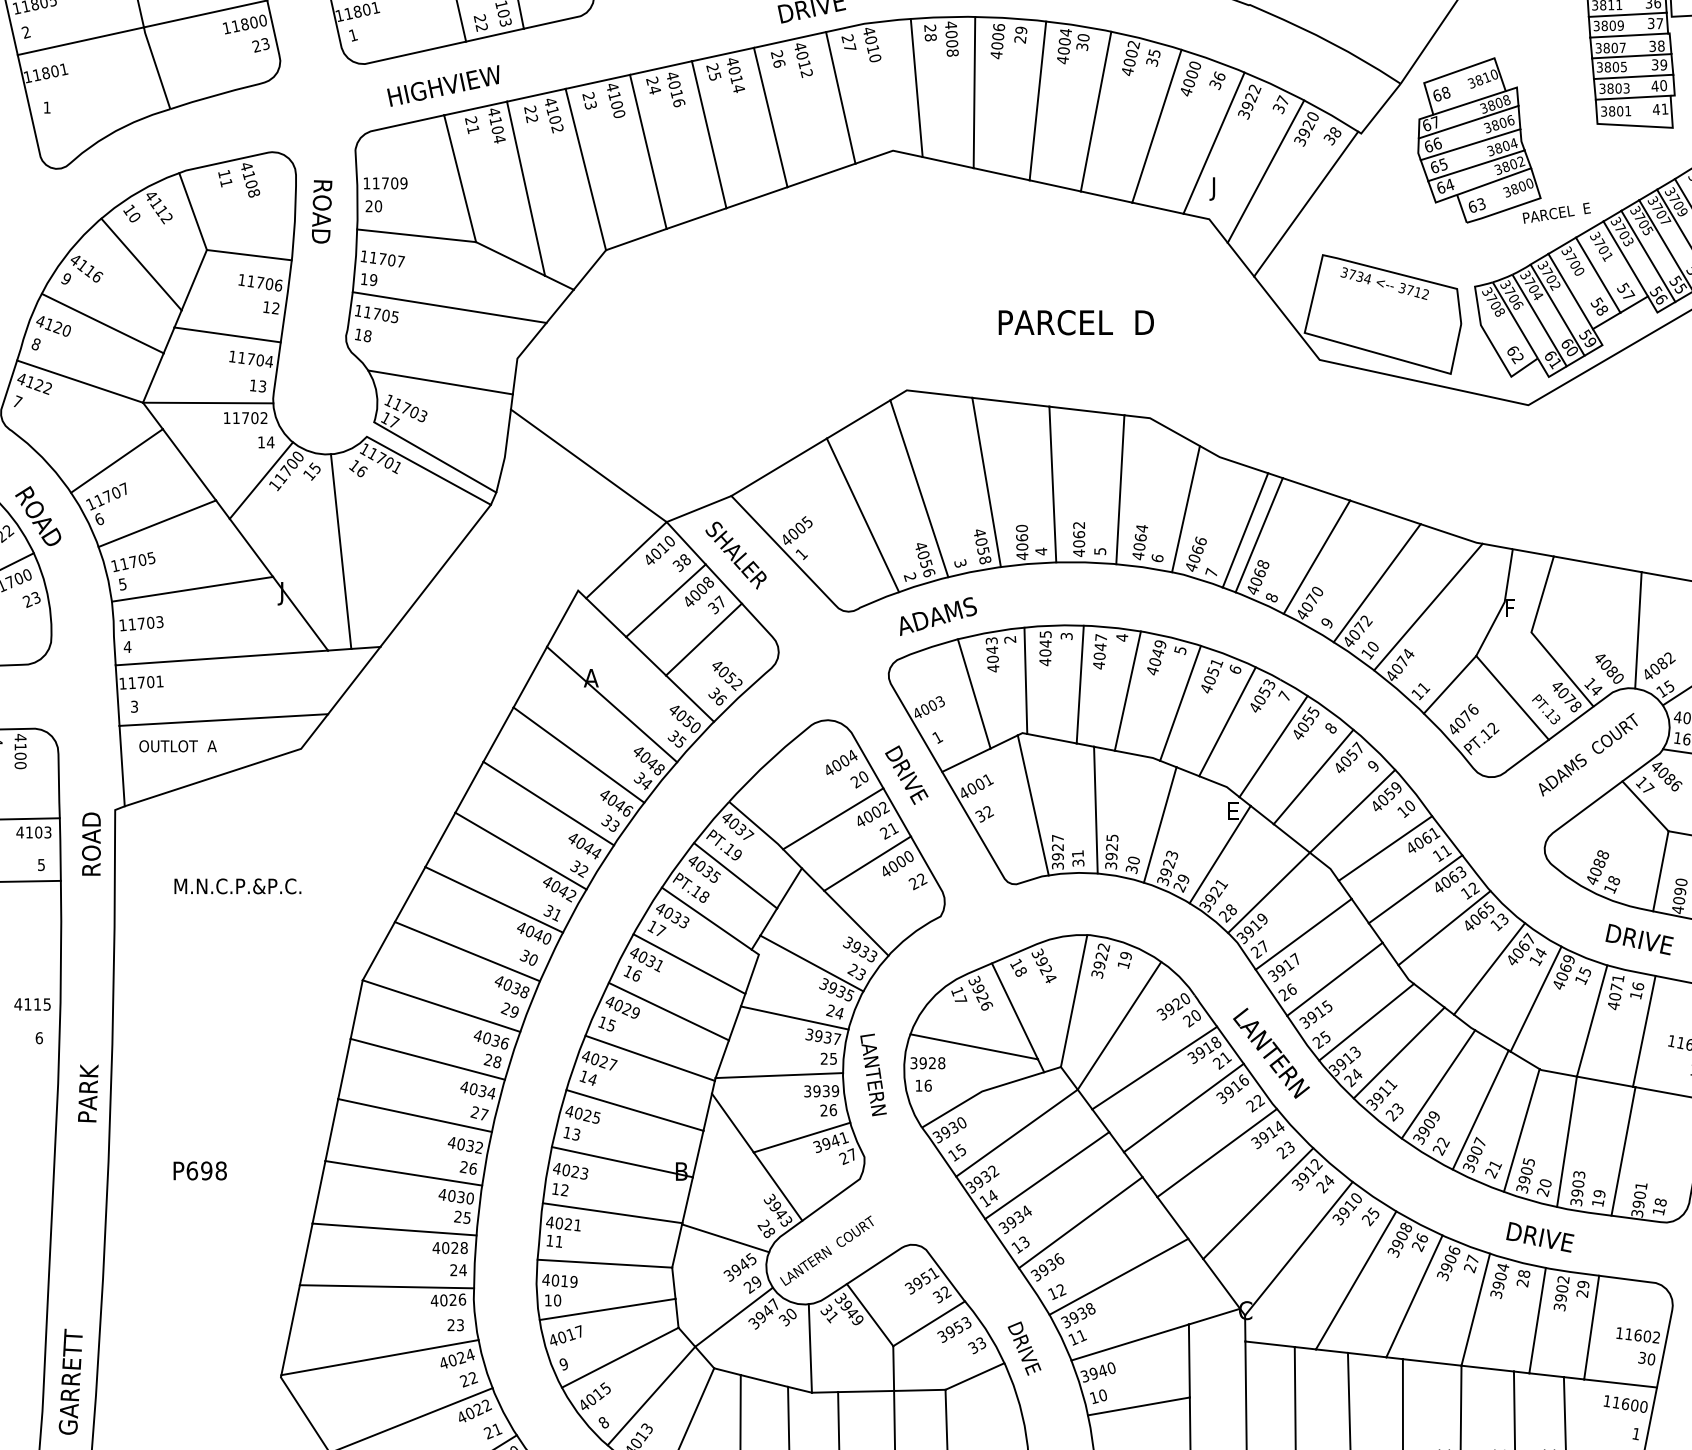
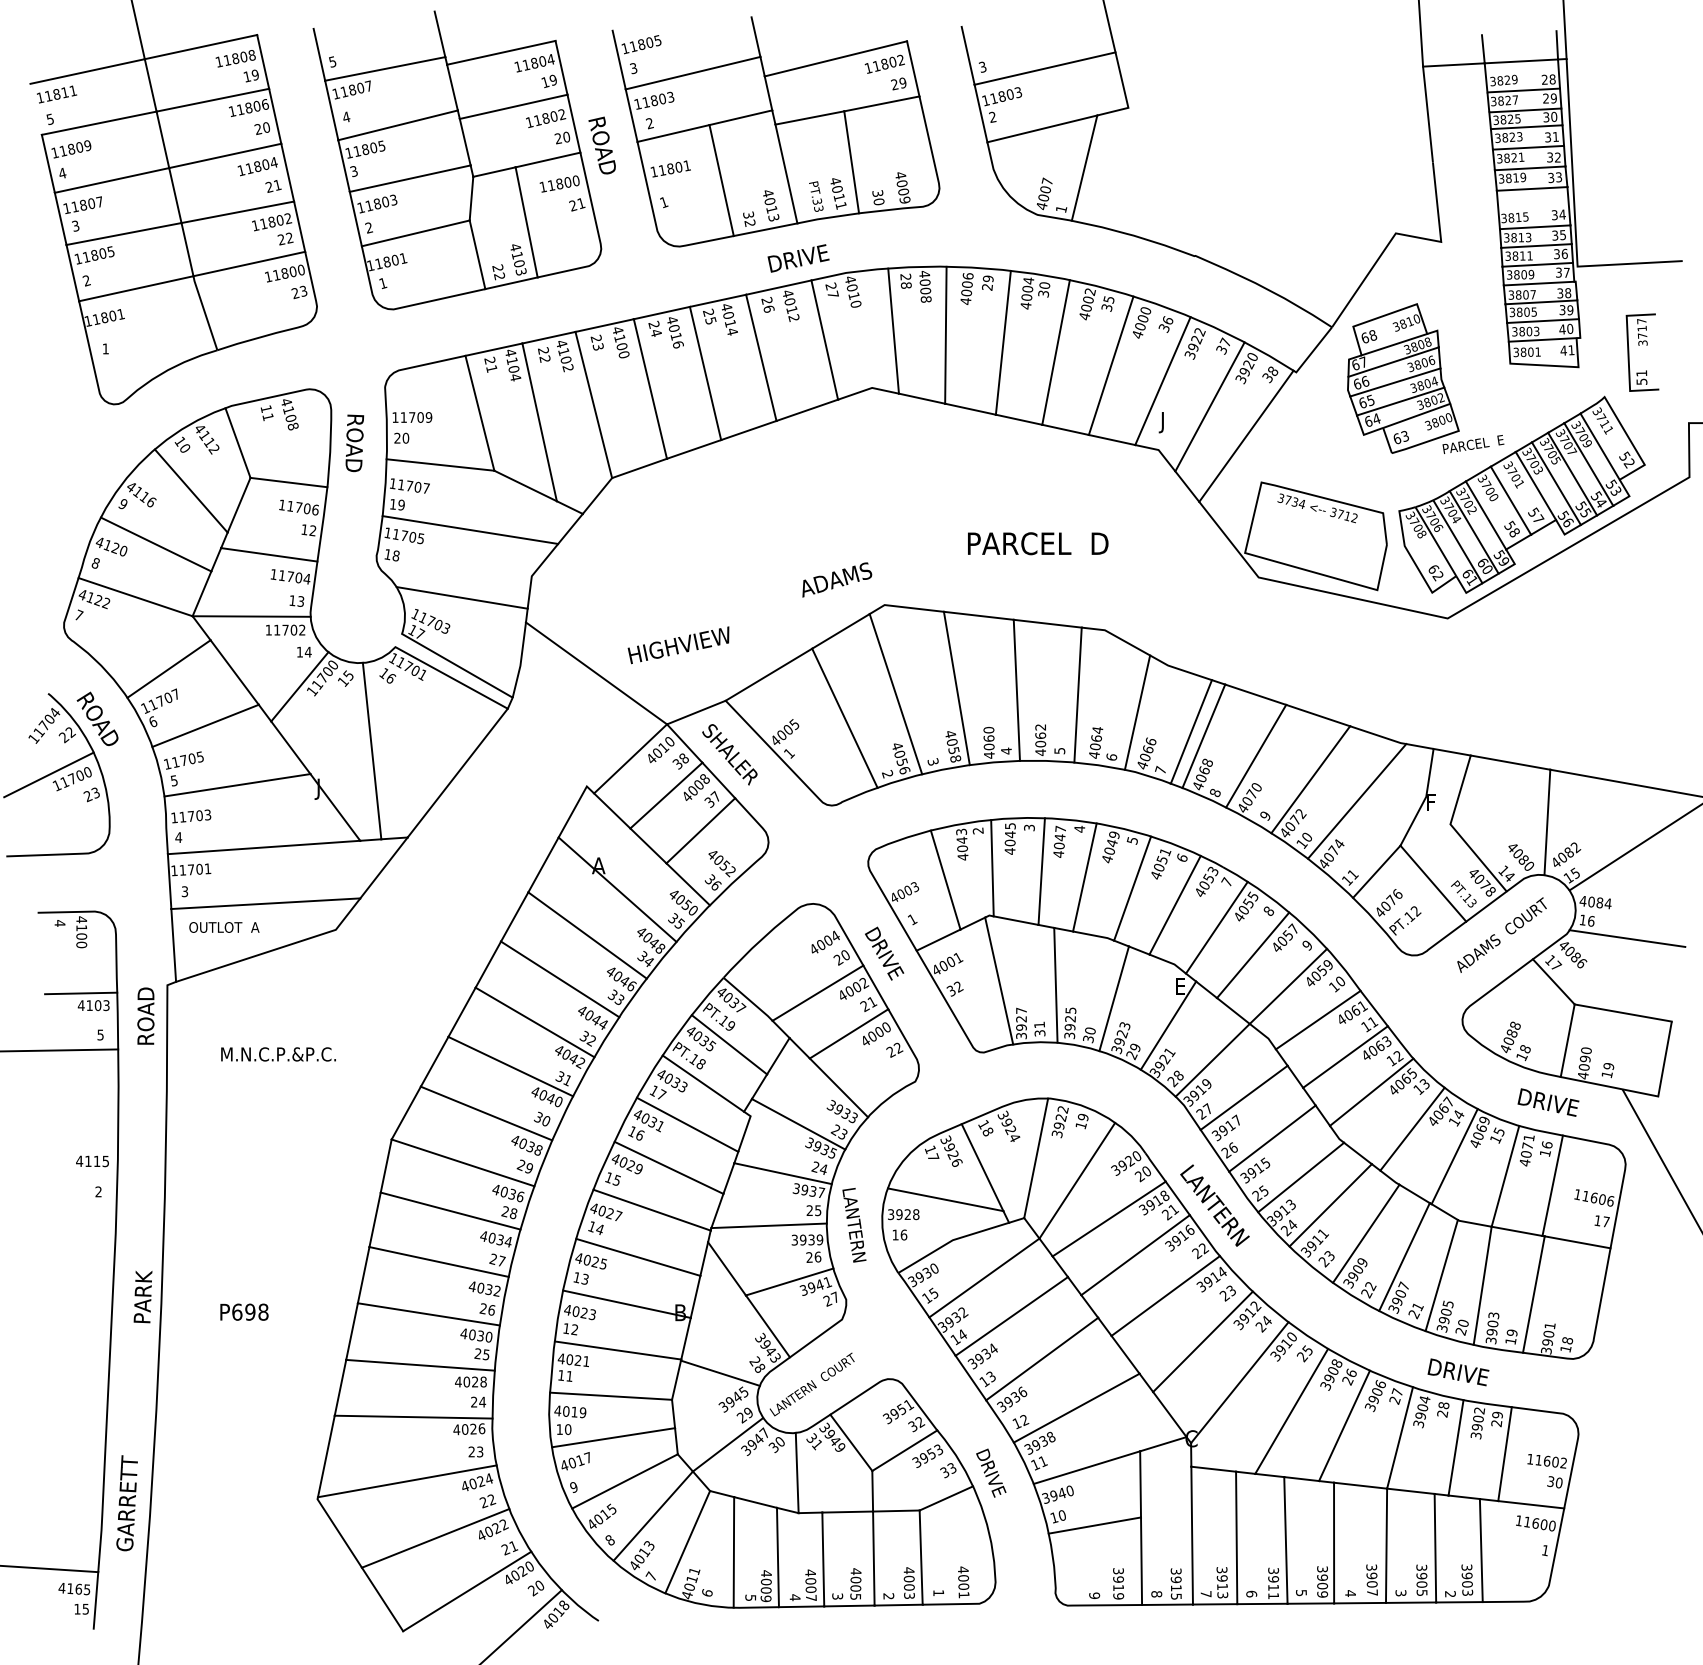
text: (443, 86) -> (678, 645), moved
text: (938, 616) -> (837, 579), moved
text: (39, 1037) -> (98, 1191), 6 -> 2
text: (87, 1093) -> (142, 1297), moved

